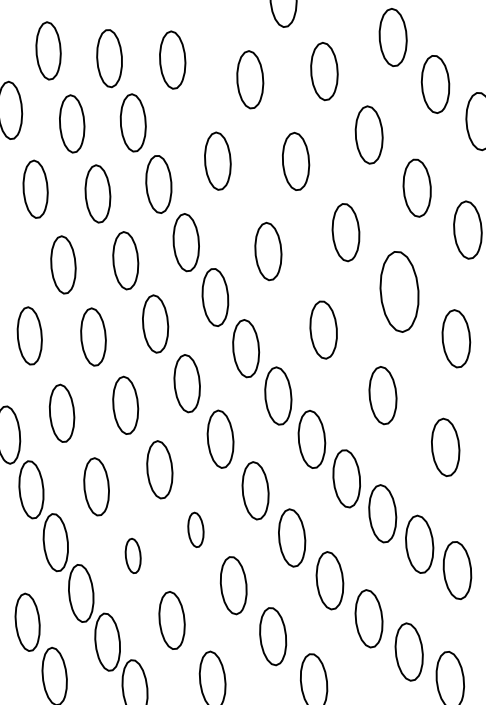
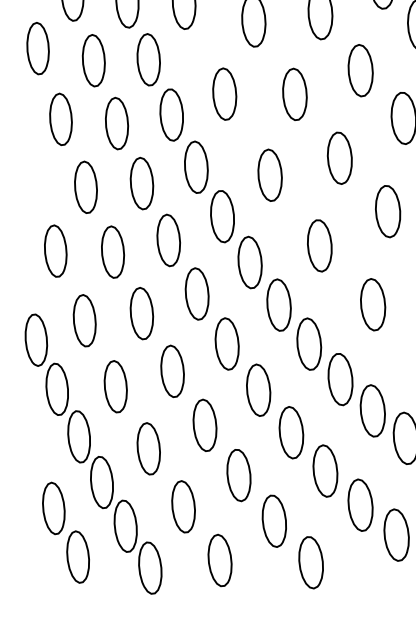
part: (399, 291) -> (387, 211), size x0.71
part: (195, 529) -> (204, 425), size x1.67
part: (132, 555) -> (148, 448), size x1.67

